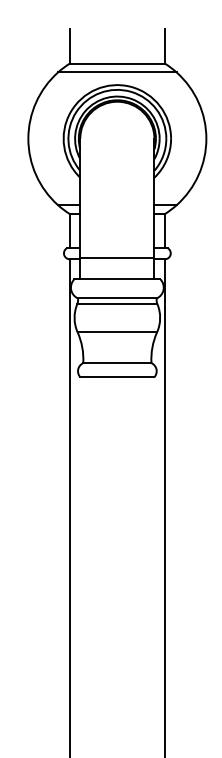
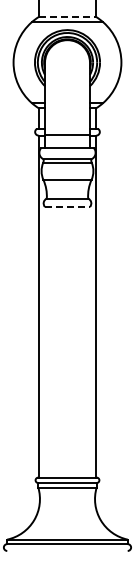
line: (117, 64) -> (67, 17), solid -> dashed
line: (117, 377) -> (67, 207), solid -> dashed

